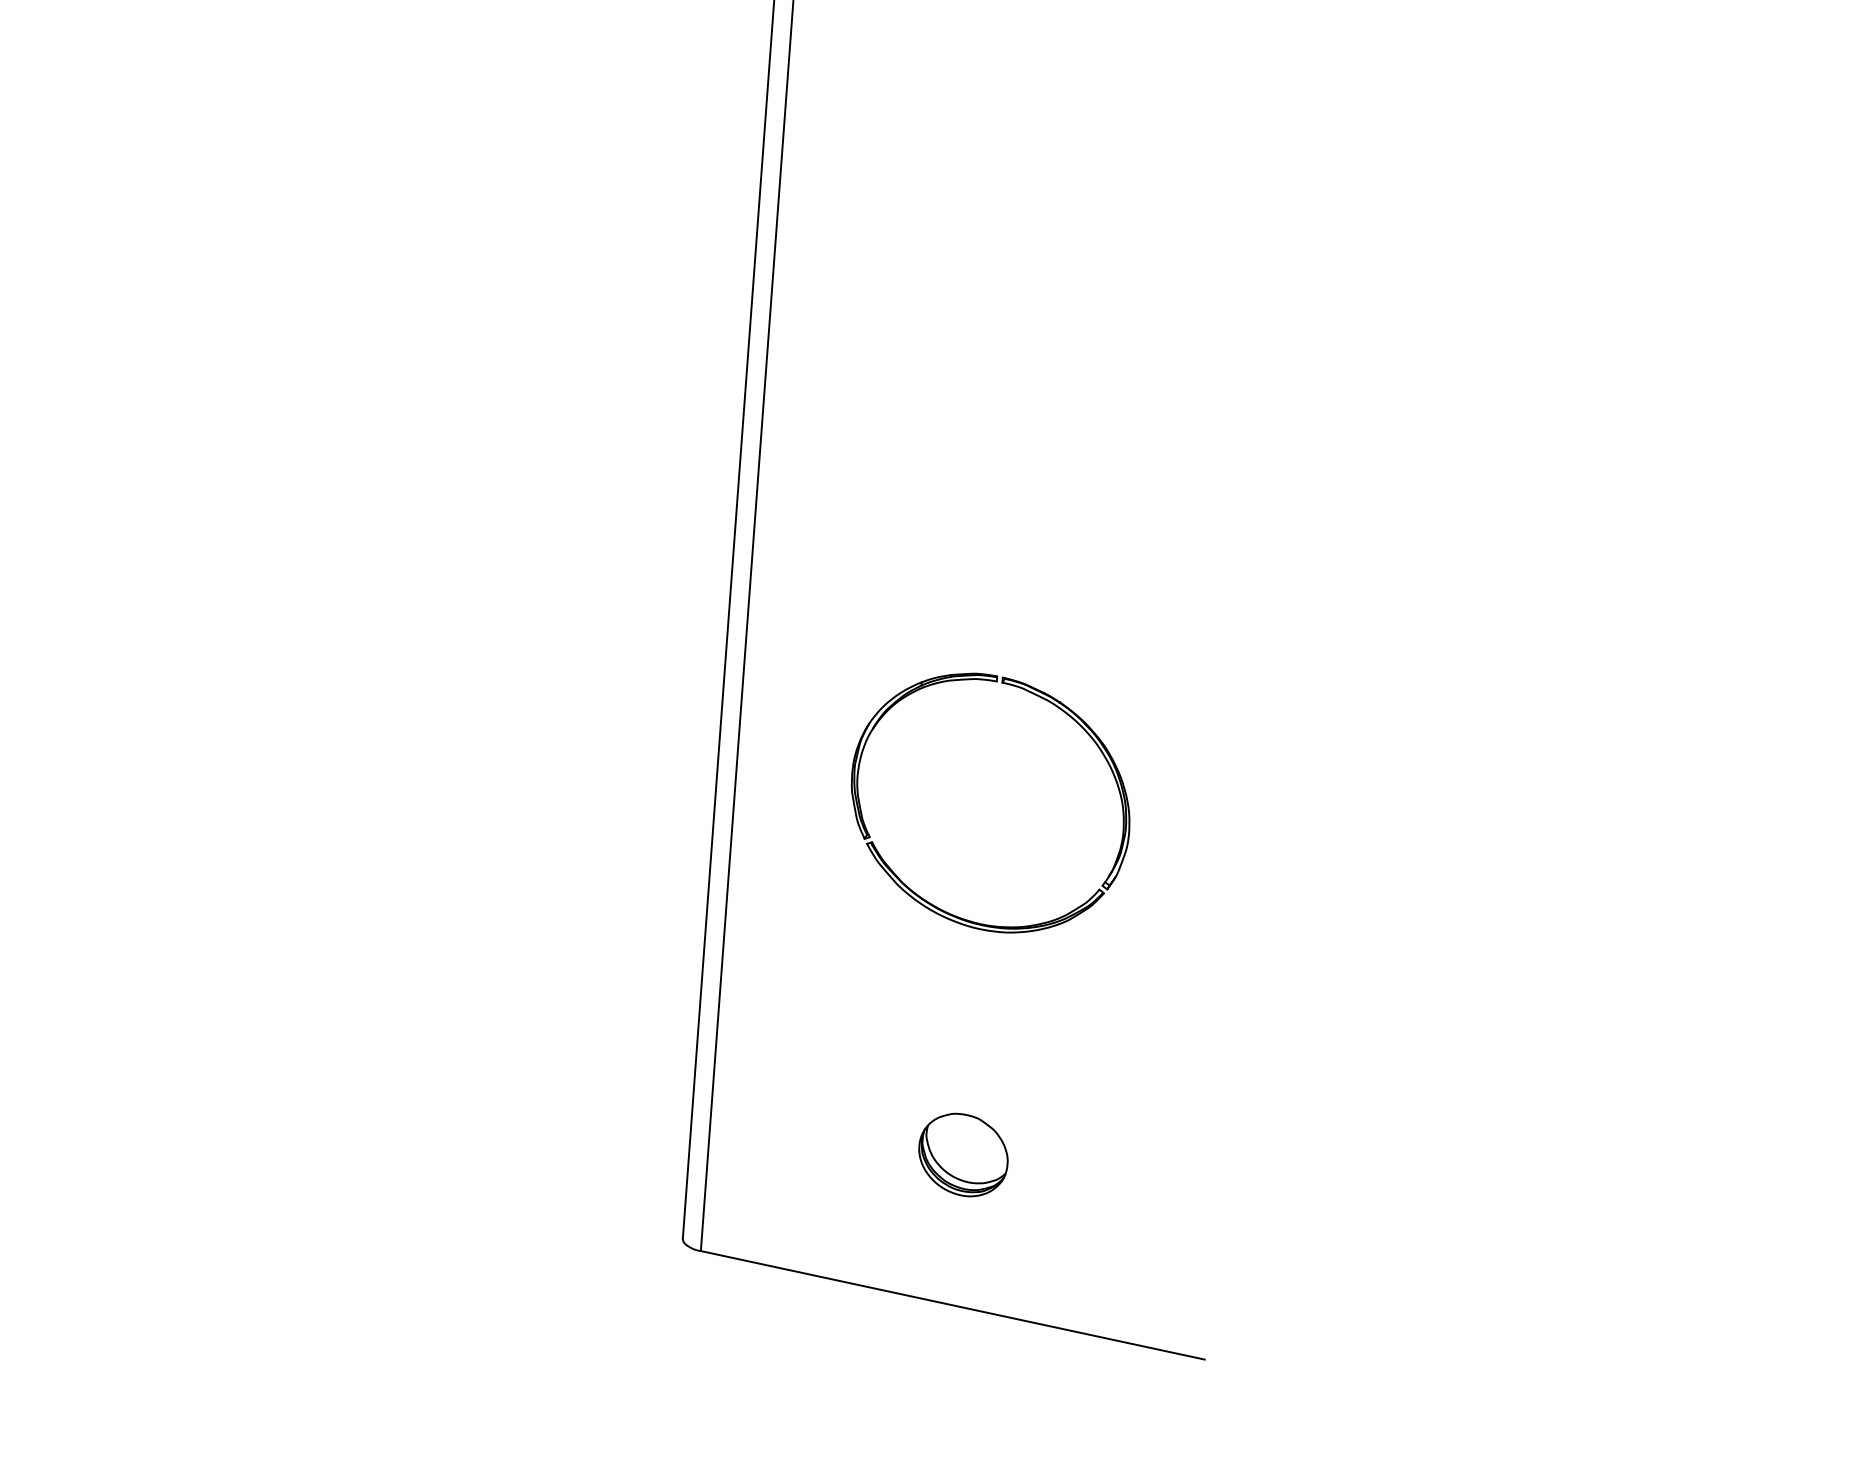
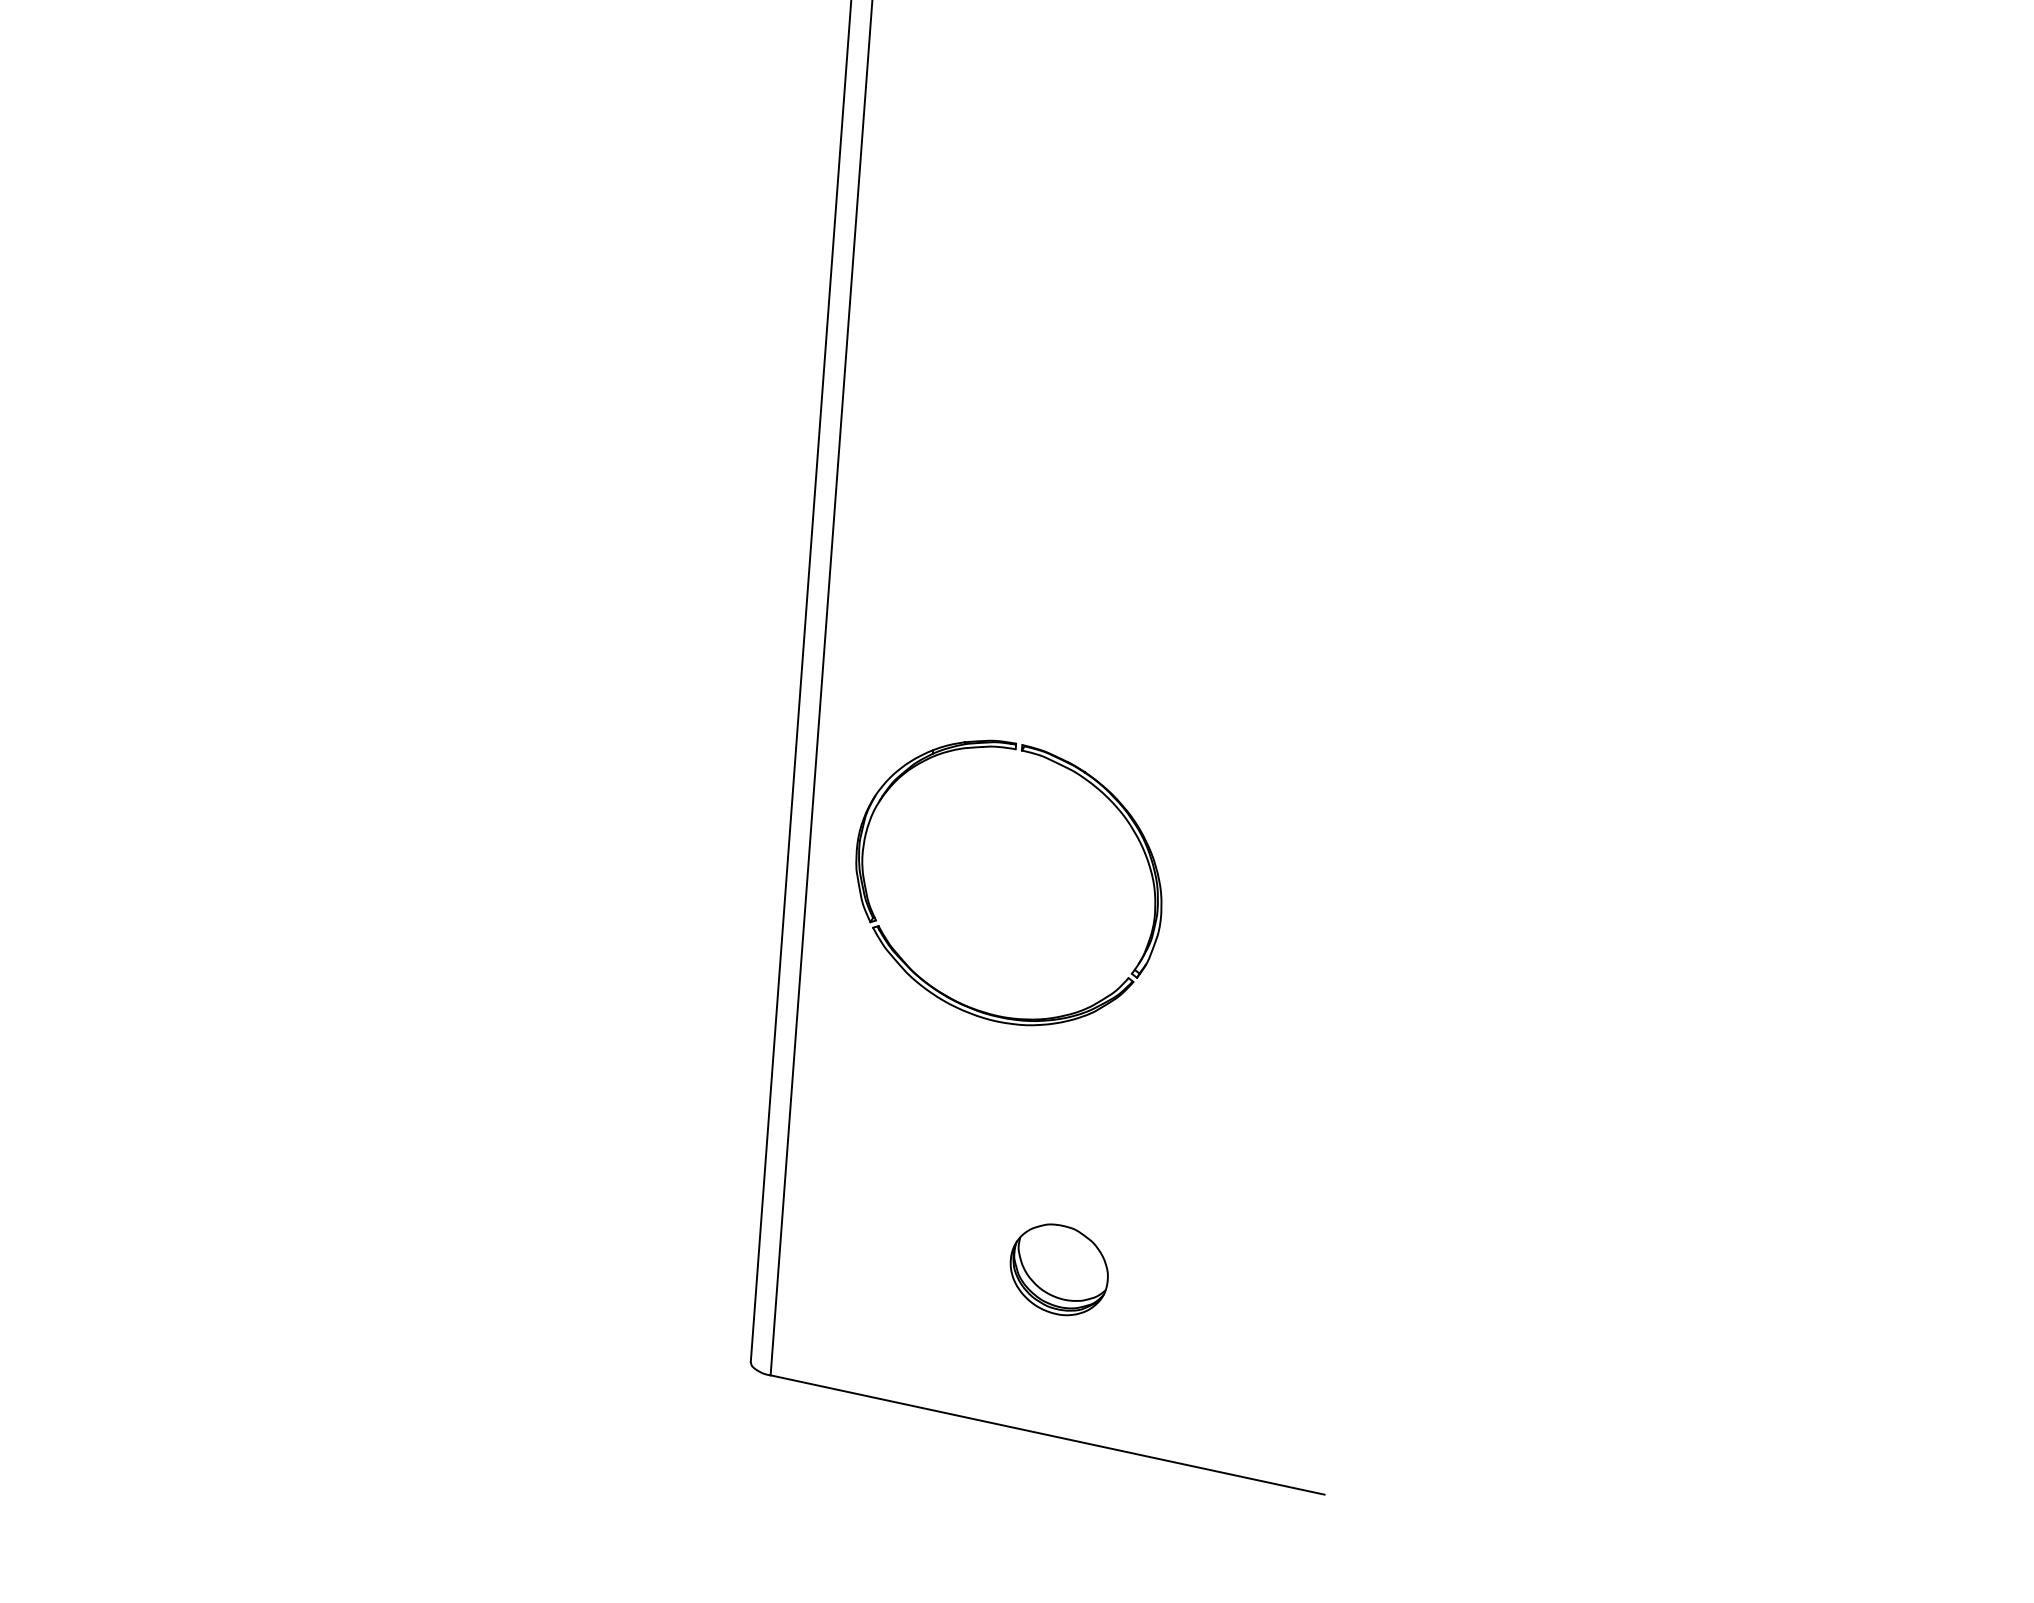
part: (1053, 705) -> (1078, 775), moved

